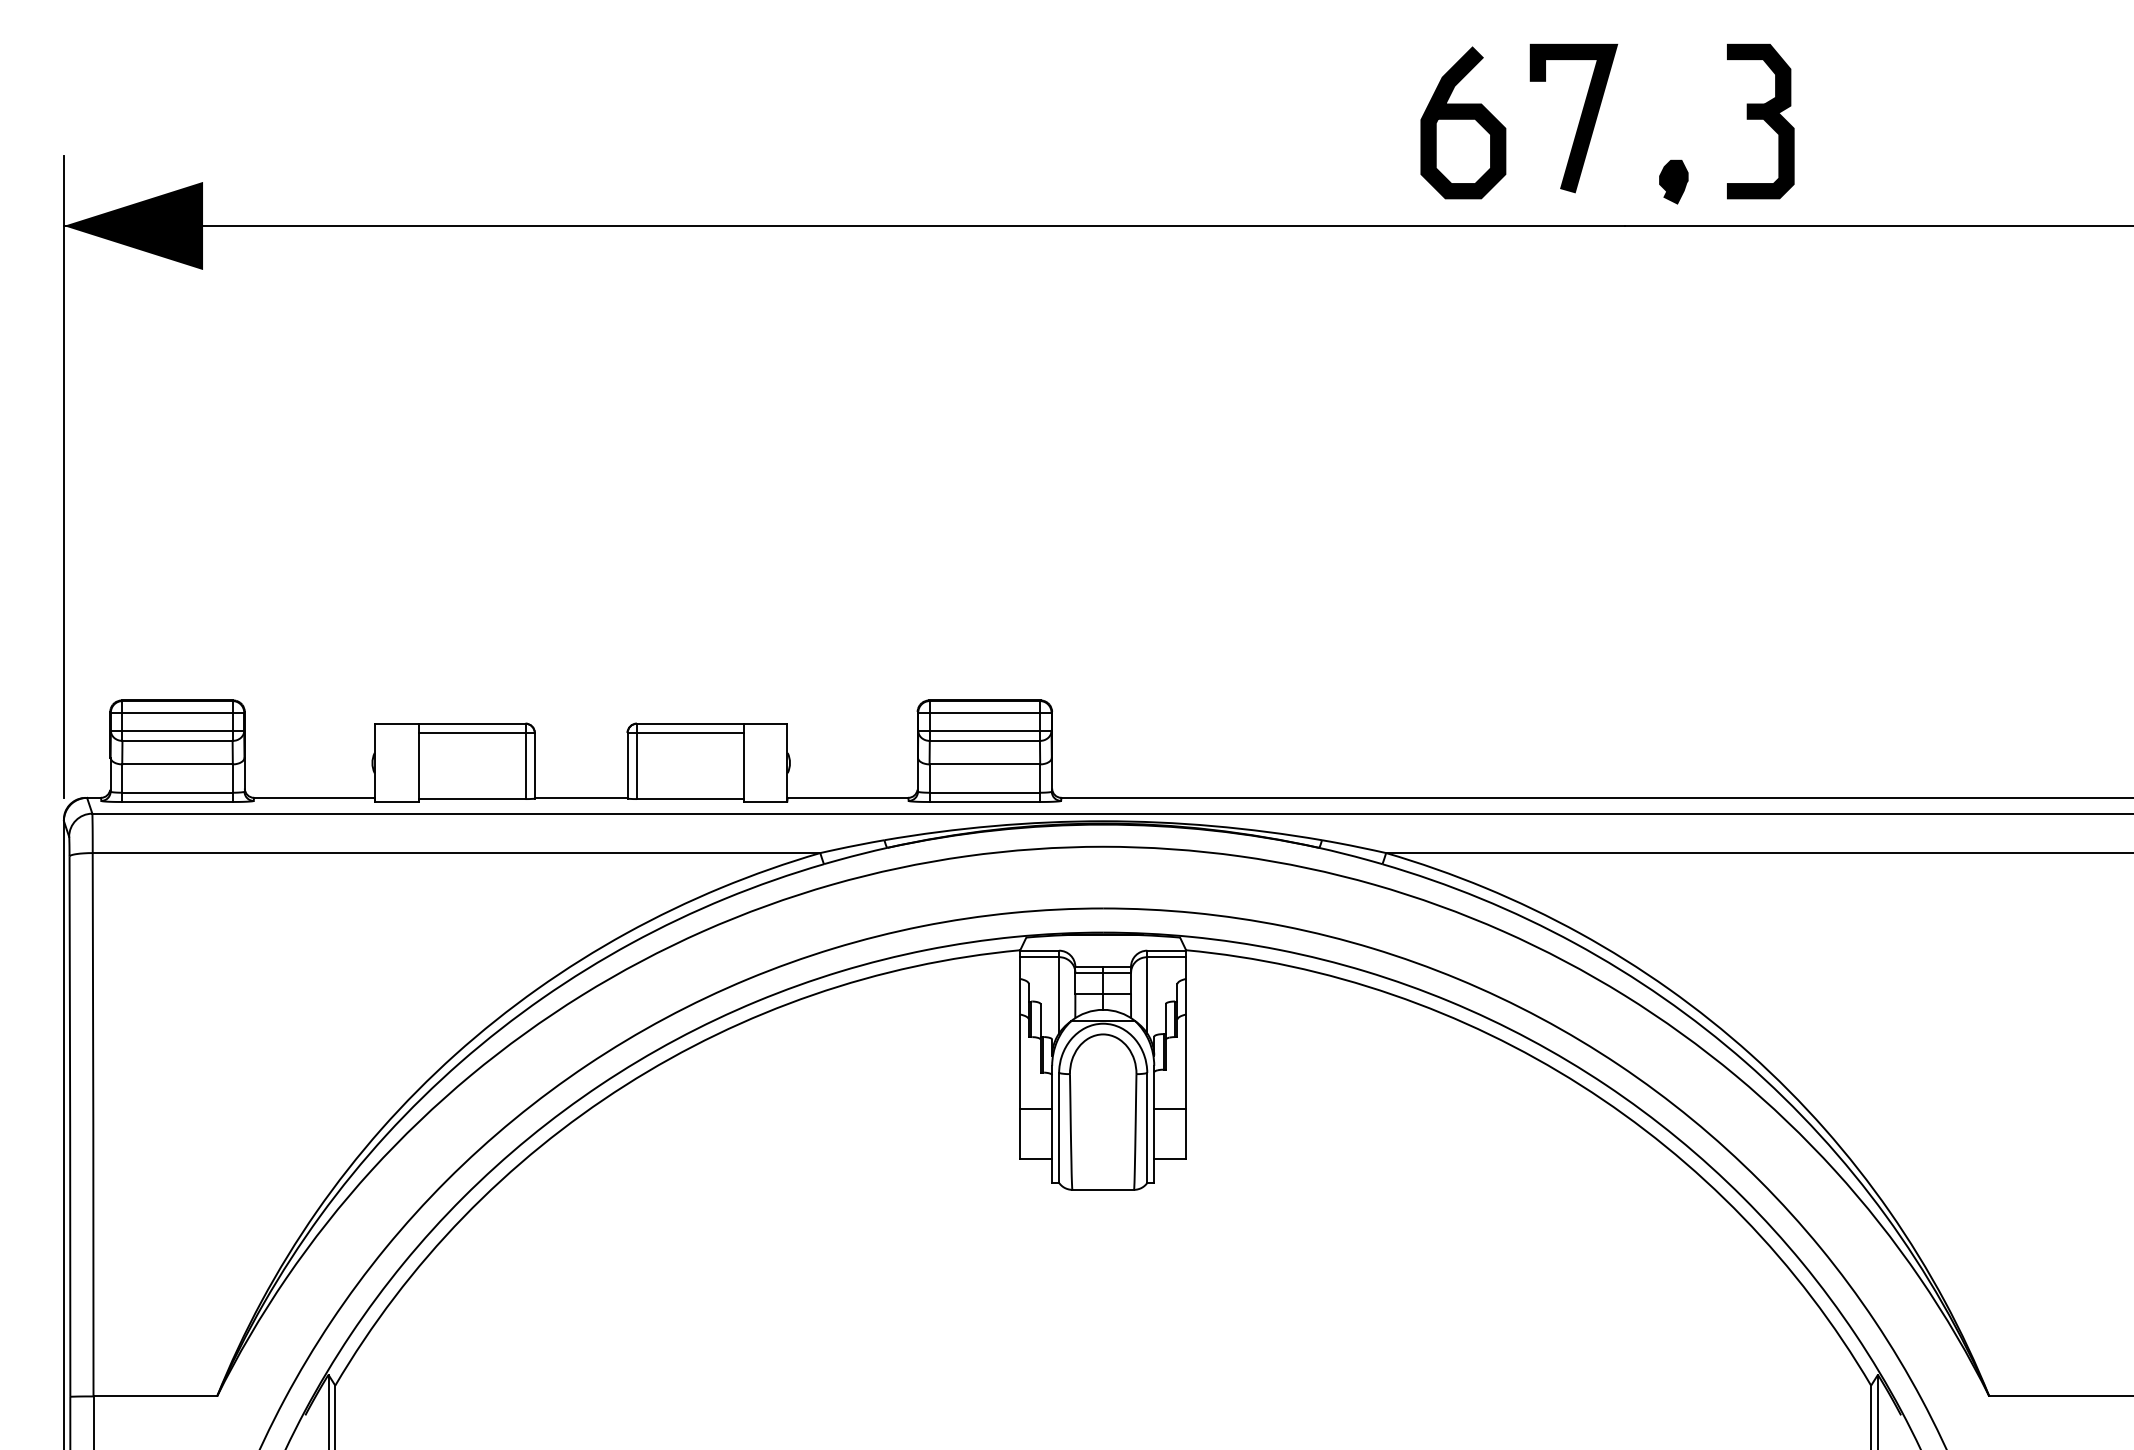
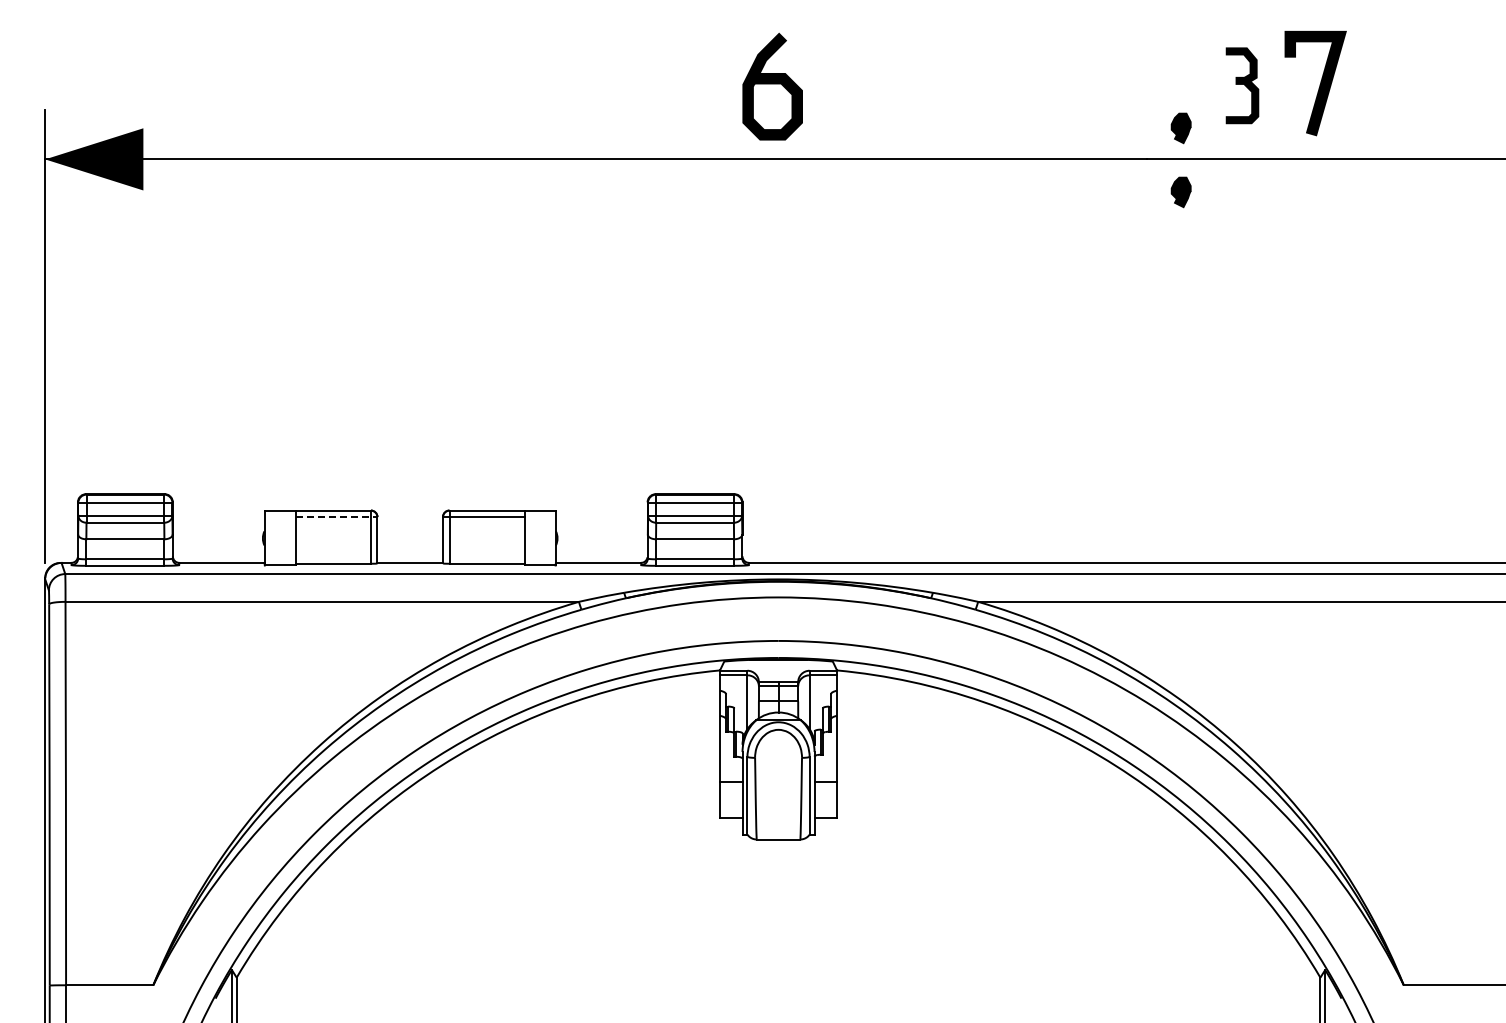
curve: (1463, 119) -> (772, 84), moved
line: (1579, 119) -> (1319, 84), moved
part: (1760, 121) -> (1242, 85), size x0.7
part: (1672, 272) -> (1180, 192), added
line: (476, 733) -> (336, 517), solid -> dashed

